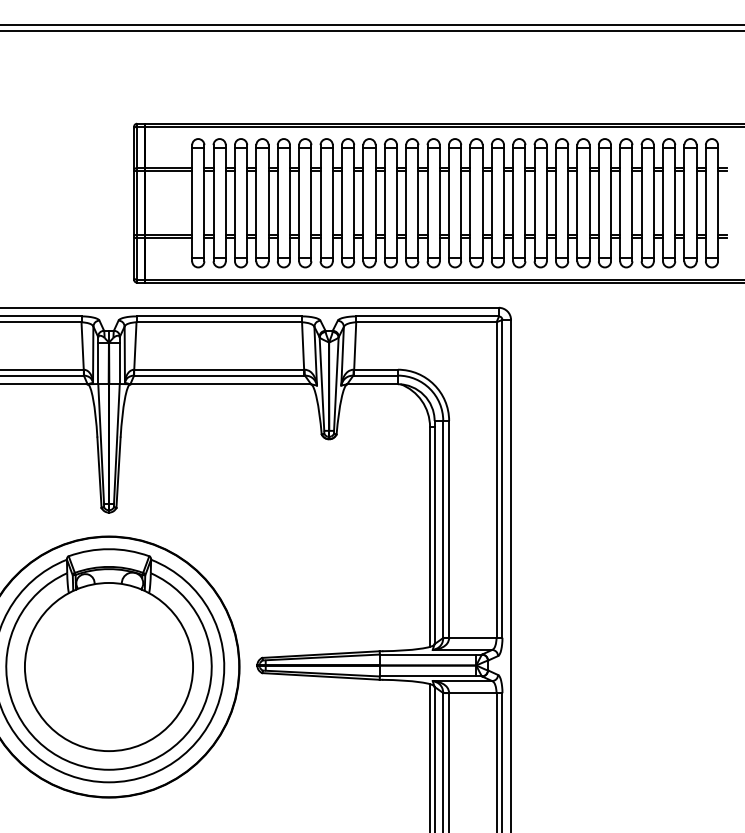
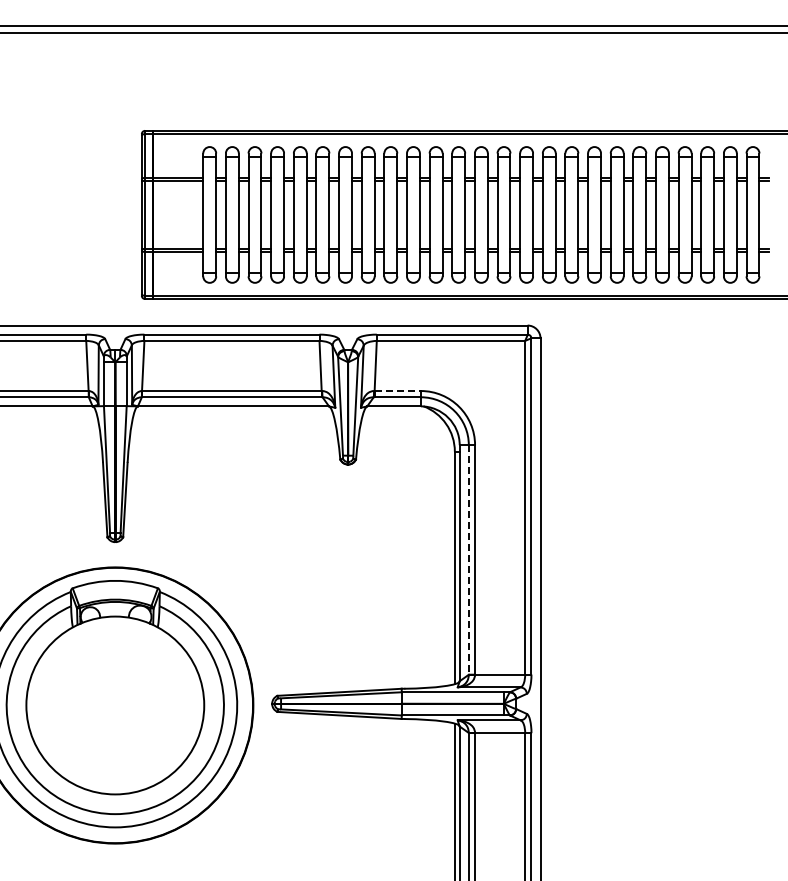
line: (376, 370) -> (398, 391), solid -> dashed
line: (442, 529) -> (468, 559), solid -> dashed

